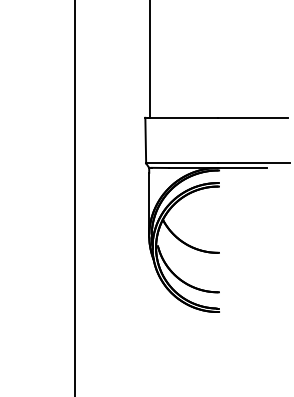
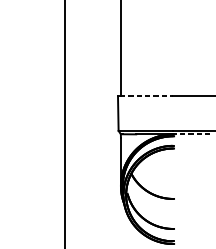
line: (183, 117) -> (147, 95), solid -> dashed
line: (241, 167) -> (191, 133), solid -> dashed

